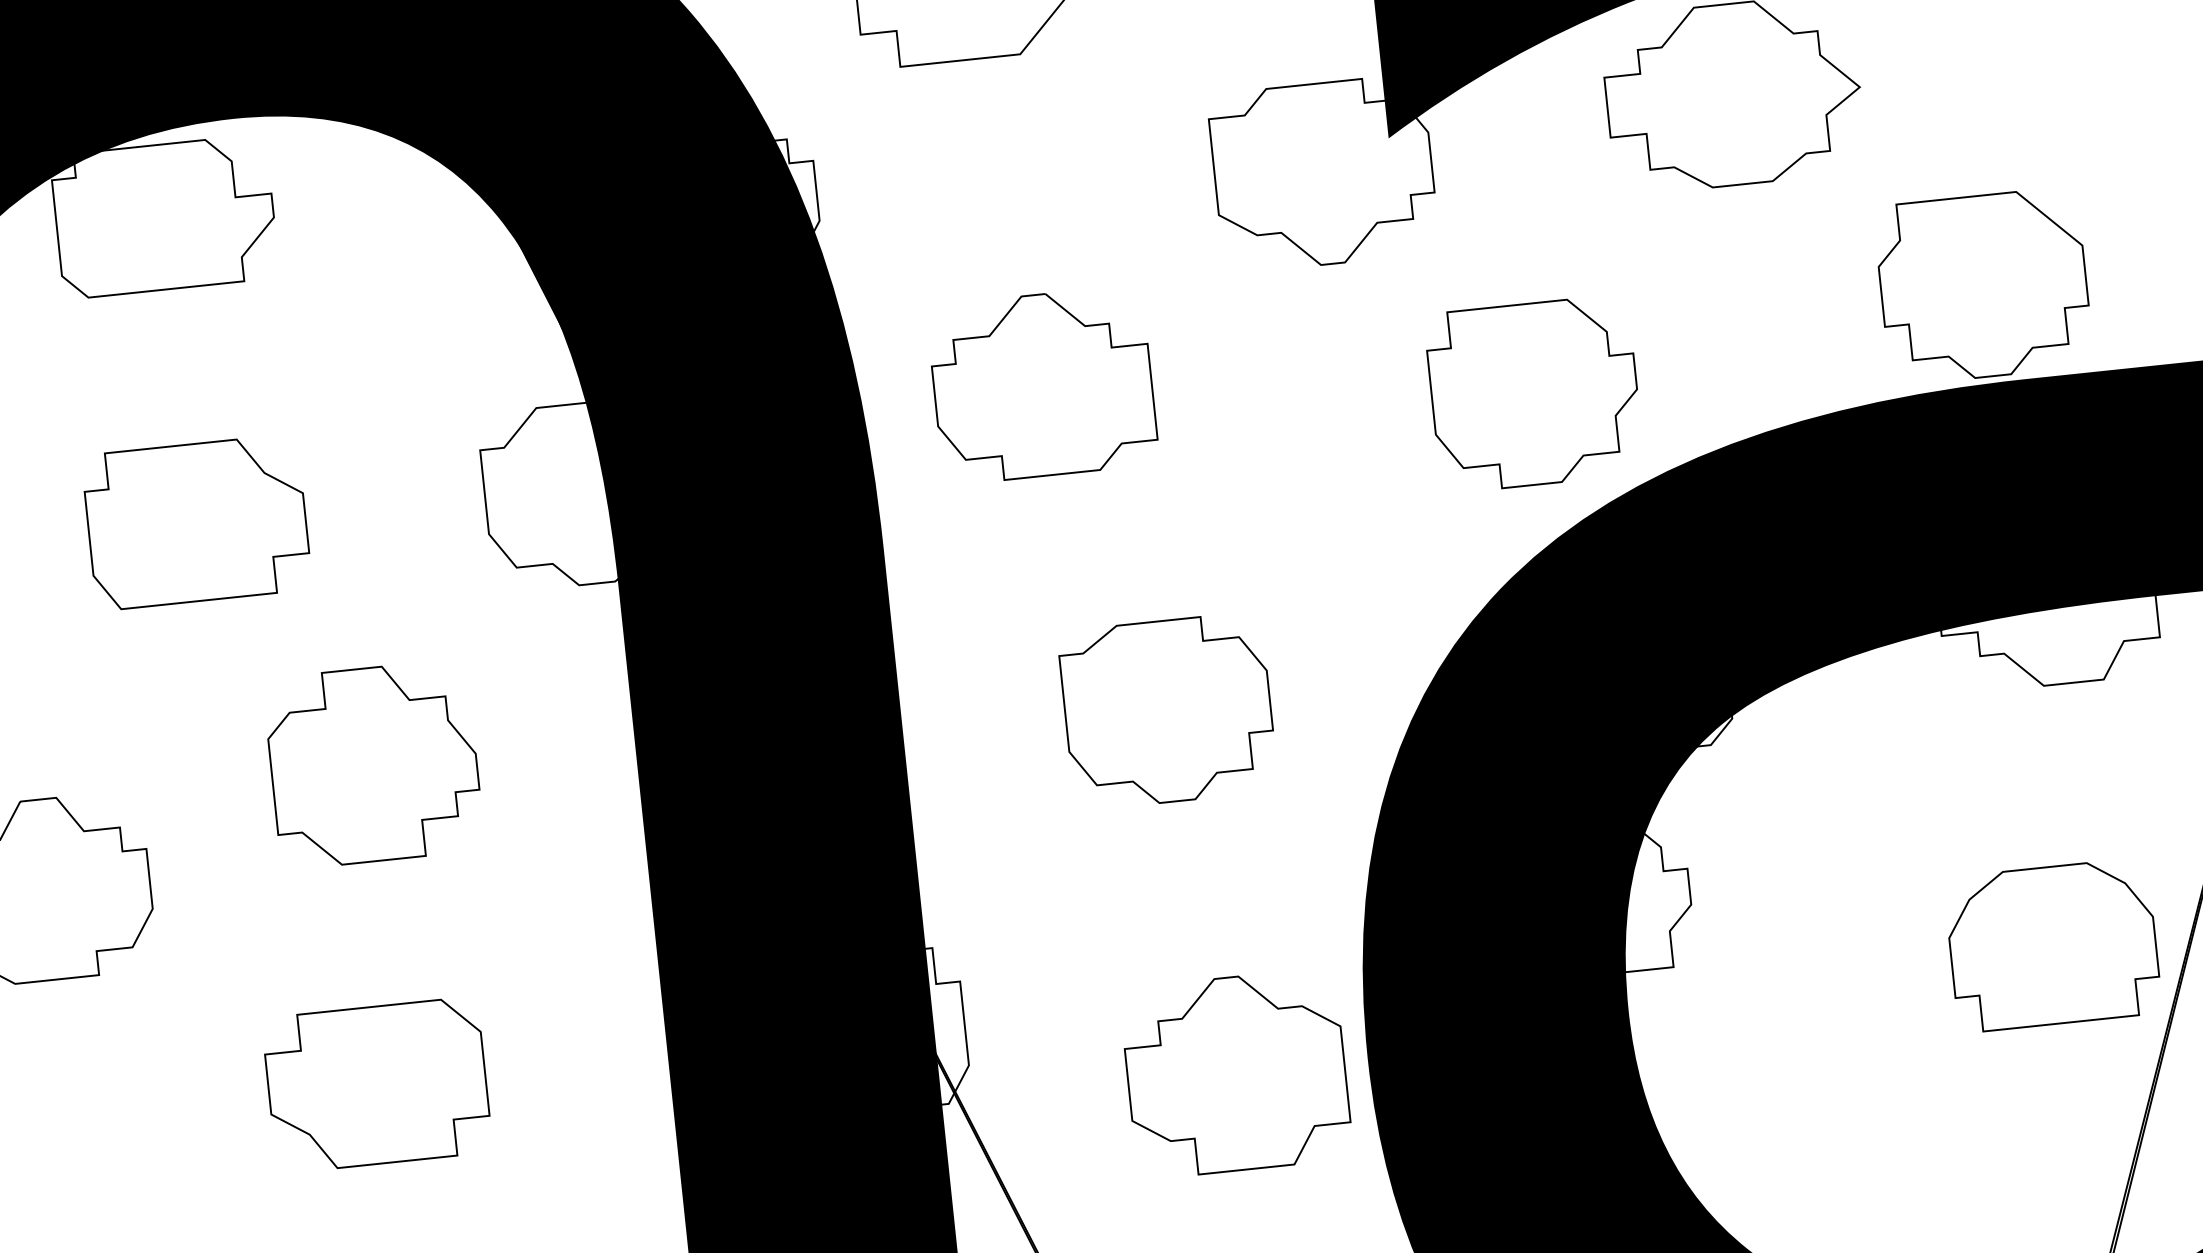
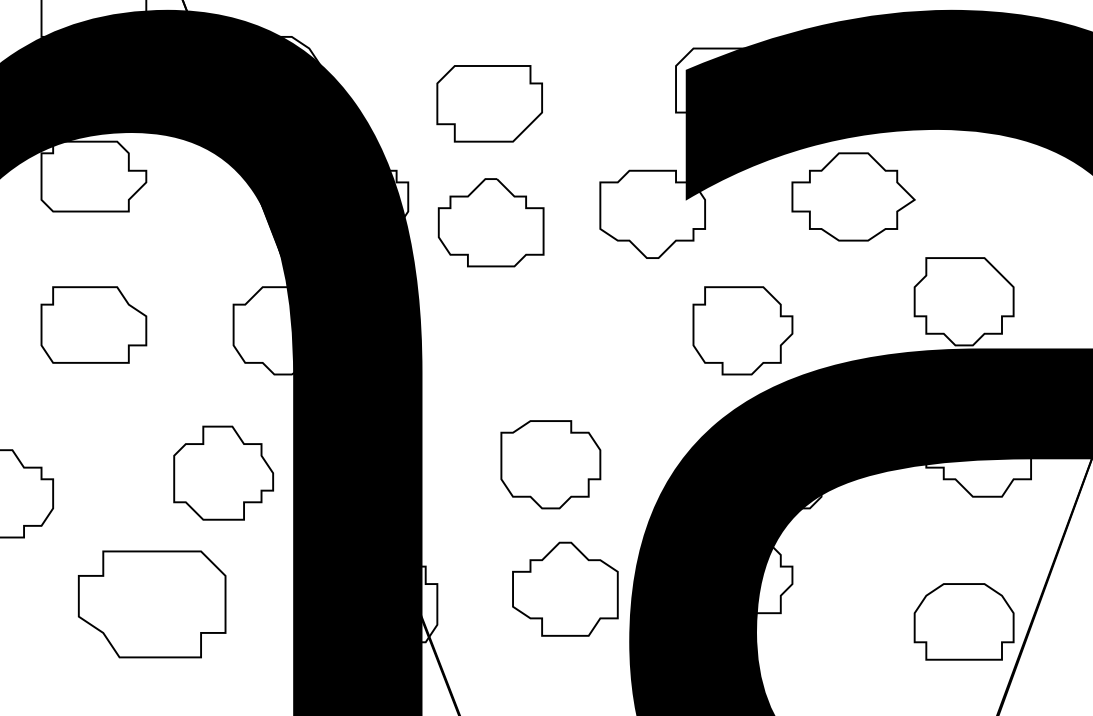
part: (1041, 384) -> (490, 222), moved
part: (373, 763) -> (223, 472), moved
part: (1236, 1072) -> (565, 588), moved
part: (376, 1085) -> (151, 604), size x1.4

